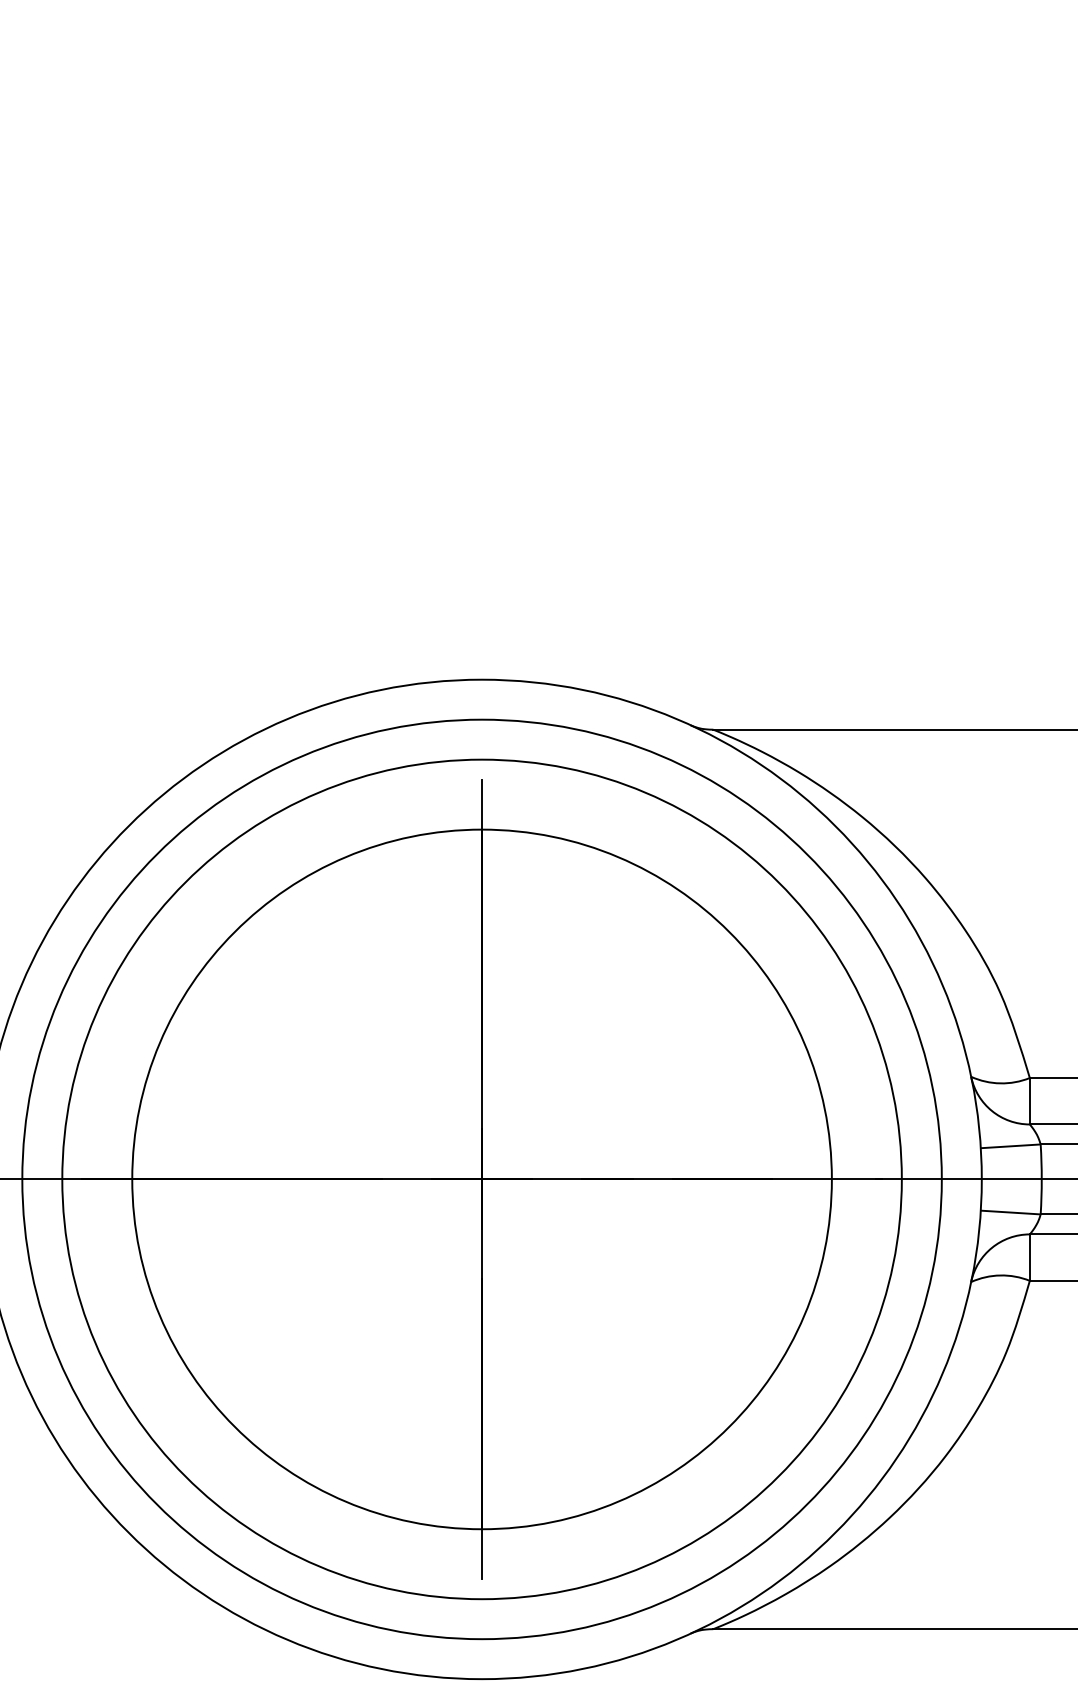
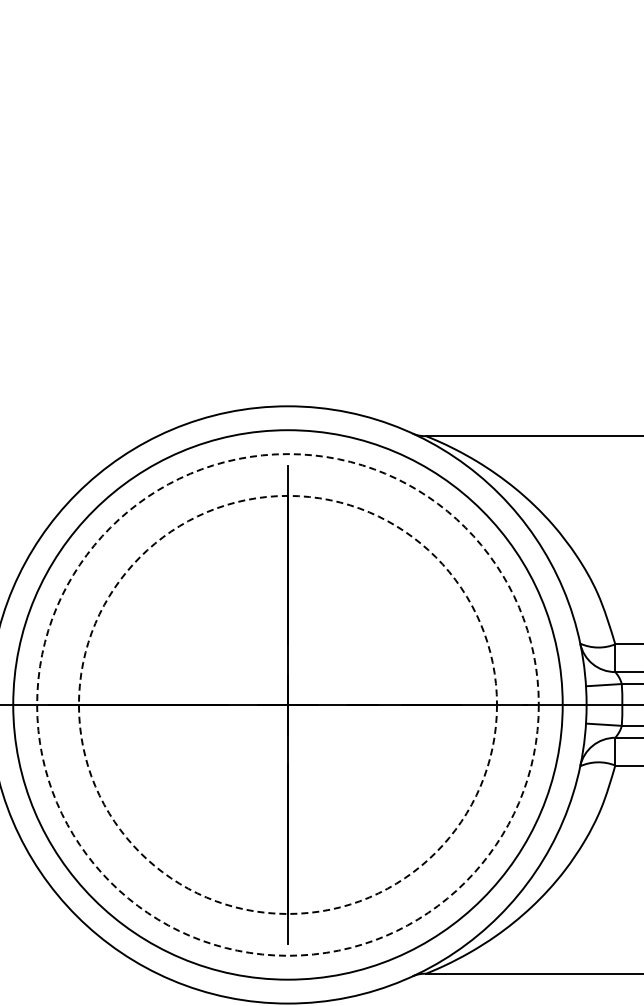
circle: (481, 1178) -> (287, 704), solid -> dashed
circle: (481, 1178) -> (287, 704), solid -> dashed

